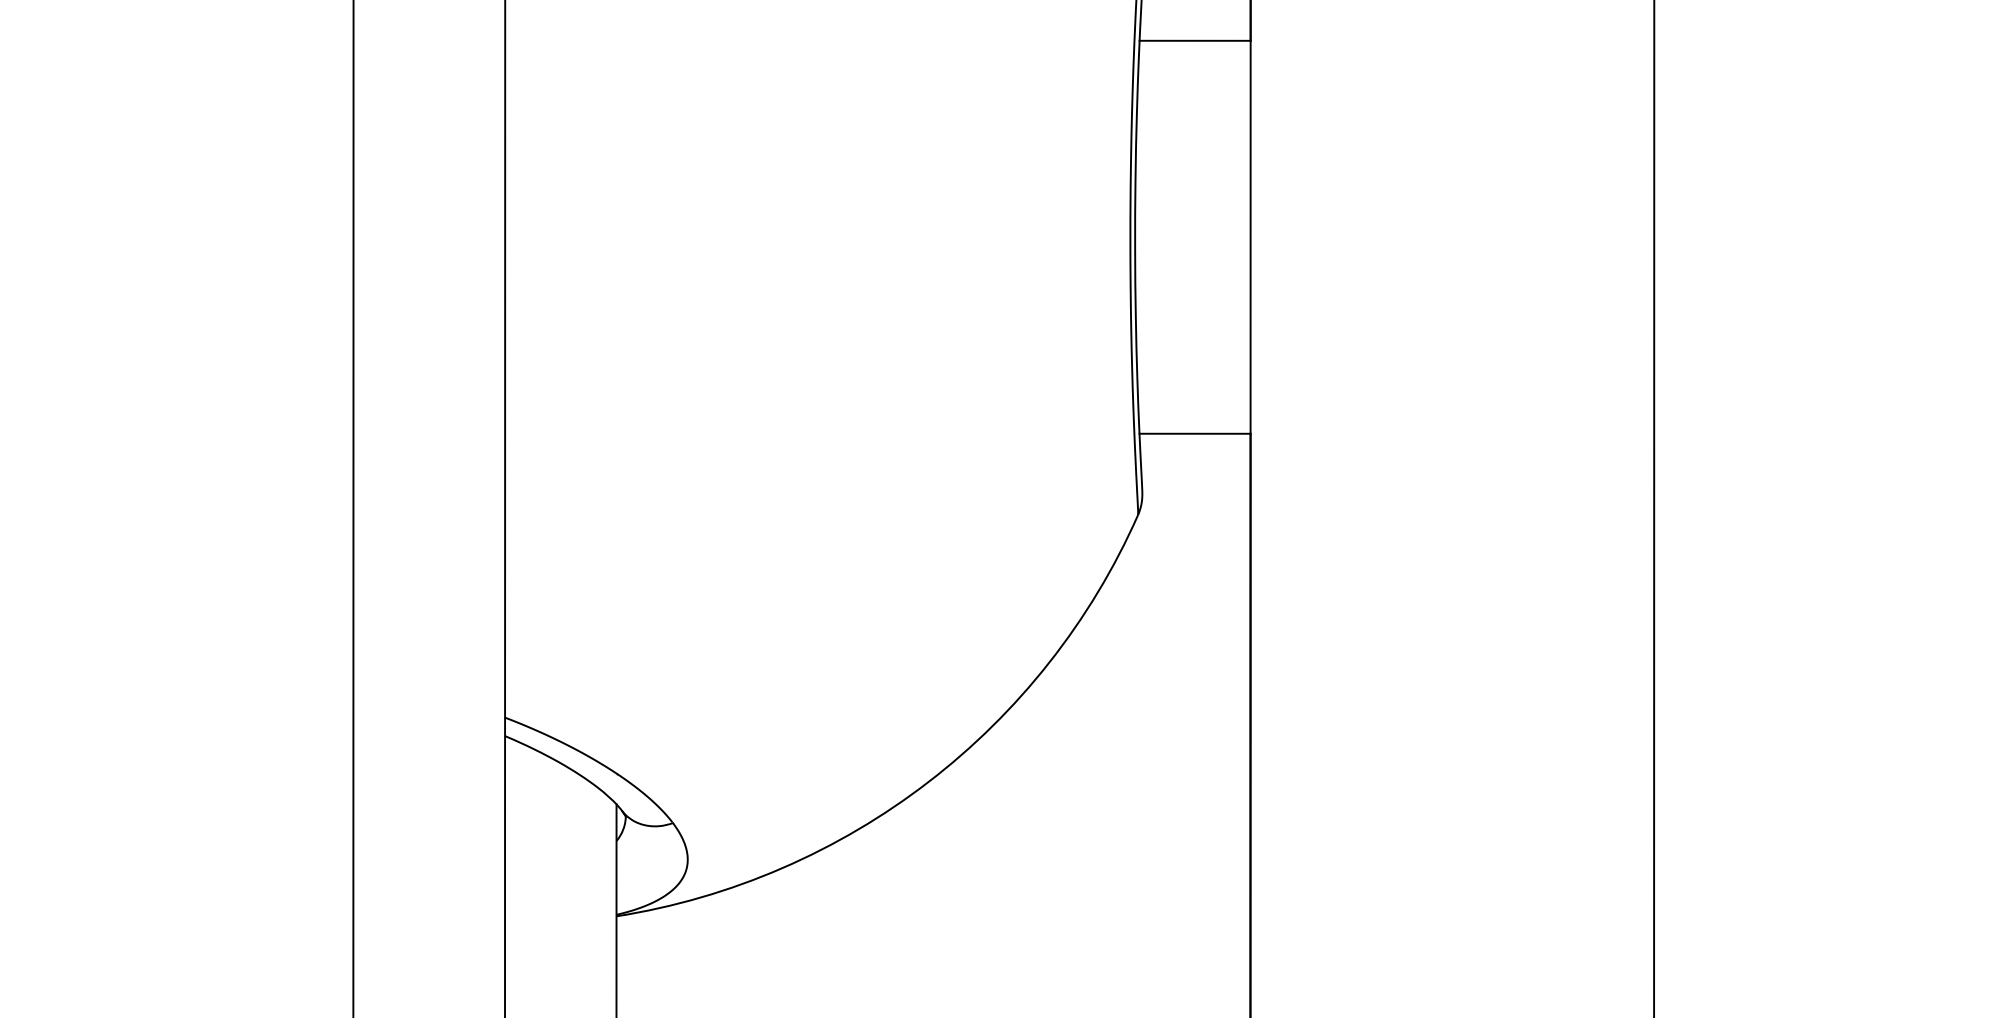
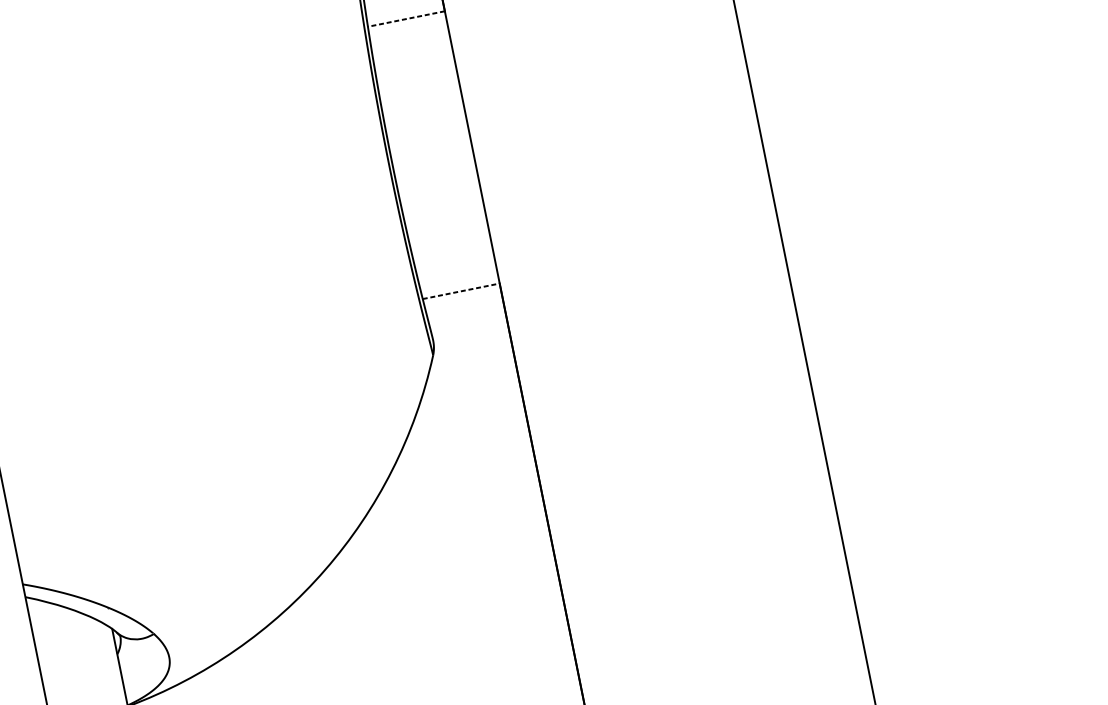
line: (1195, 40) -> (406, 18), solid -> dashed
line: (1195, 433) -> (461, 291), solid -> dashed

